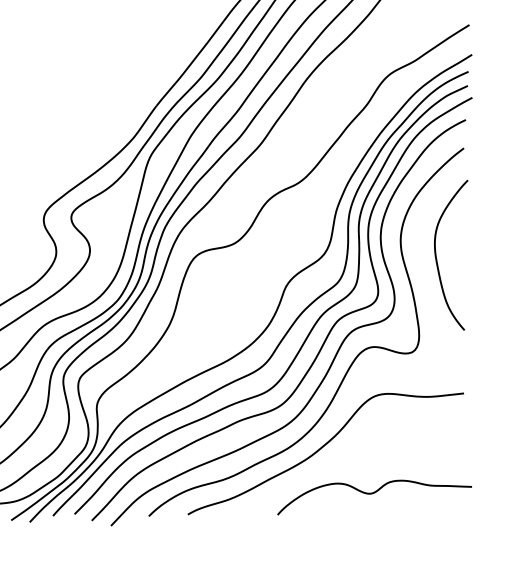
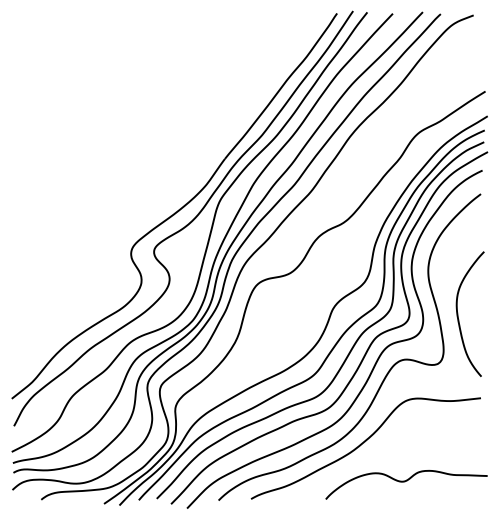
curve: (437, 254) -> (458, 313), moved

